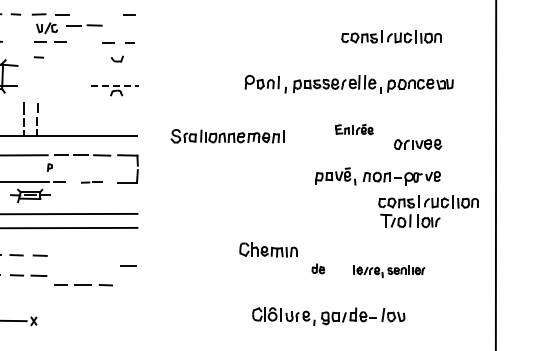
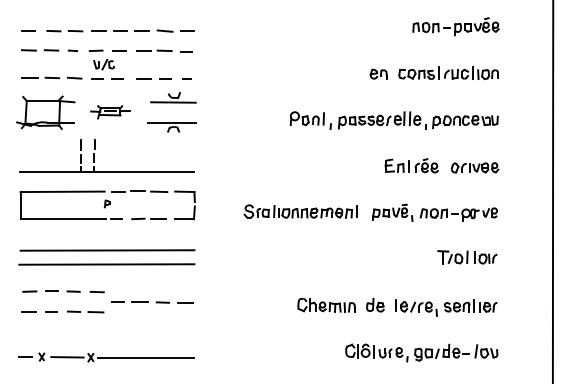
line: (86, 25) -> (156, 50), moved
part: (321, 37) -> (378, 73), added
line: (17, 41) -> (74, 77), added
line: (86, 42) -> (143, 78), added
line: (38, 57) -> (95, 93), removed
line: (116, 66) -> (173, 102), added
part: (348, 84) -> (393, 120), moved
line: (115, 86) -> (172, 122), dashed -> solid
part: (354, 129) -> (411, 165), size x1.43
part: (227, 136) -> (300, 211), moved
part: (418, 144) -> (475, 167), moved
part: (91, 182) -> (148, 218), size x1.67
part: (30, 196) -> (110, 112), moved
part: (428, 201) -> (485, 237), removed
part: (268, 249) -> (326, 304), moved
part: (318, 269) -> (375, 305), size x1.43
part: (389, 271) -> (446, 307), size x1.43
part: (83, 285) -> (140, 302), moved
part: (328, 316) -> (421, 352), moved
line: (89, 321) -> (146, 357), added

